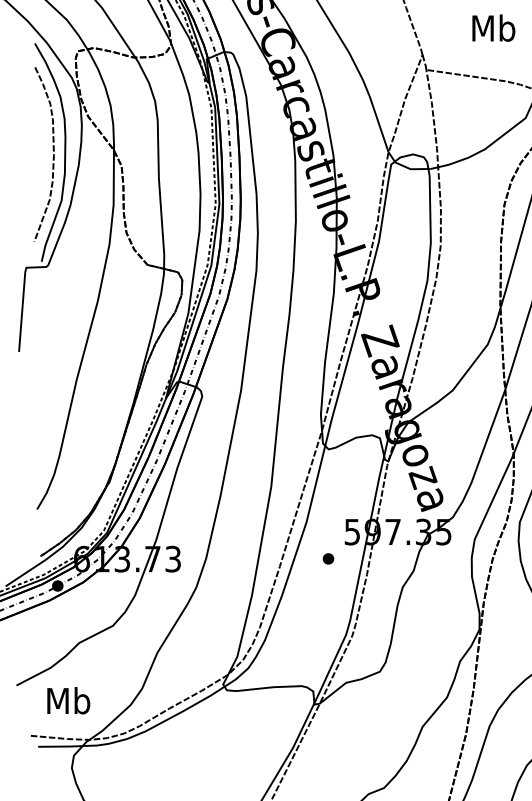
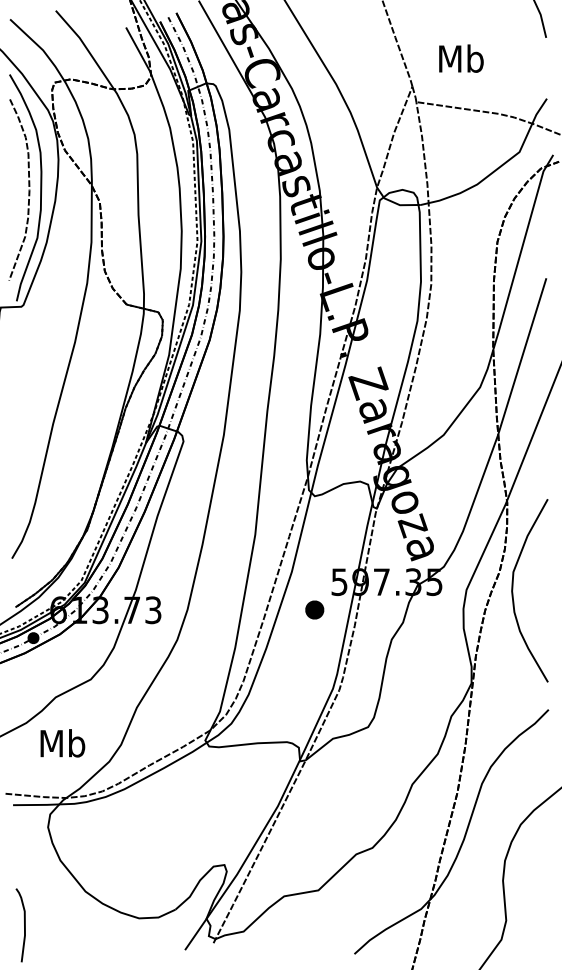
text: (493, 27) -> (461, 58), moved
part: (328, 558) -> (314, 609), size x1.6
text: (68, 700) -> (62, 743), moved

